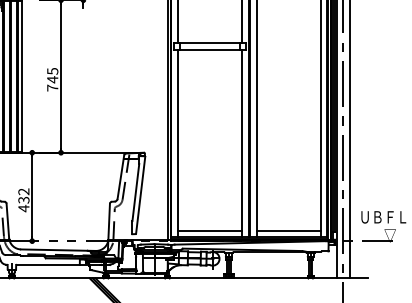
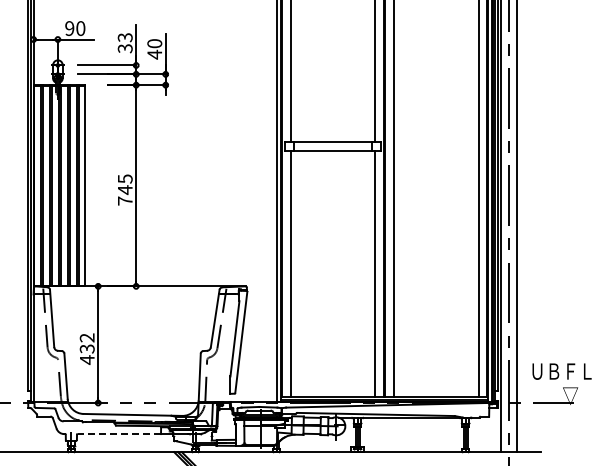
line: (209, 230) -> (332, 389), removed
line: (288, 230) -> (436, 389), removed
line: (48, 265) -> (119, 434), solid -> dashed

